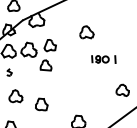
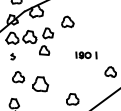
part: (86, 31) -> (67, 21), moved
part: (103, 59) -> (86, 55), moved
part: (41, 104) -> (40, 84), size x1.4

